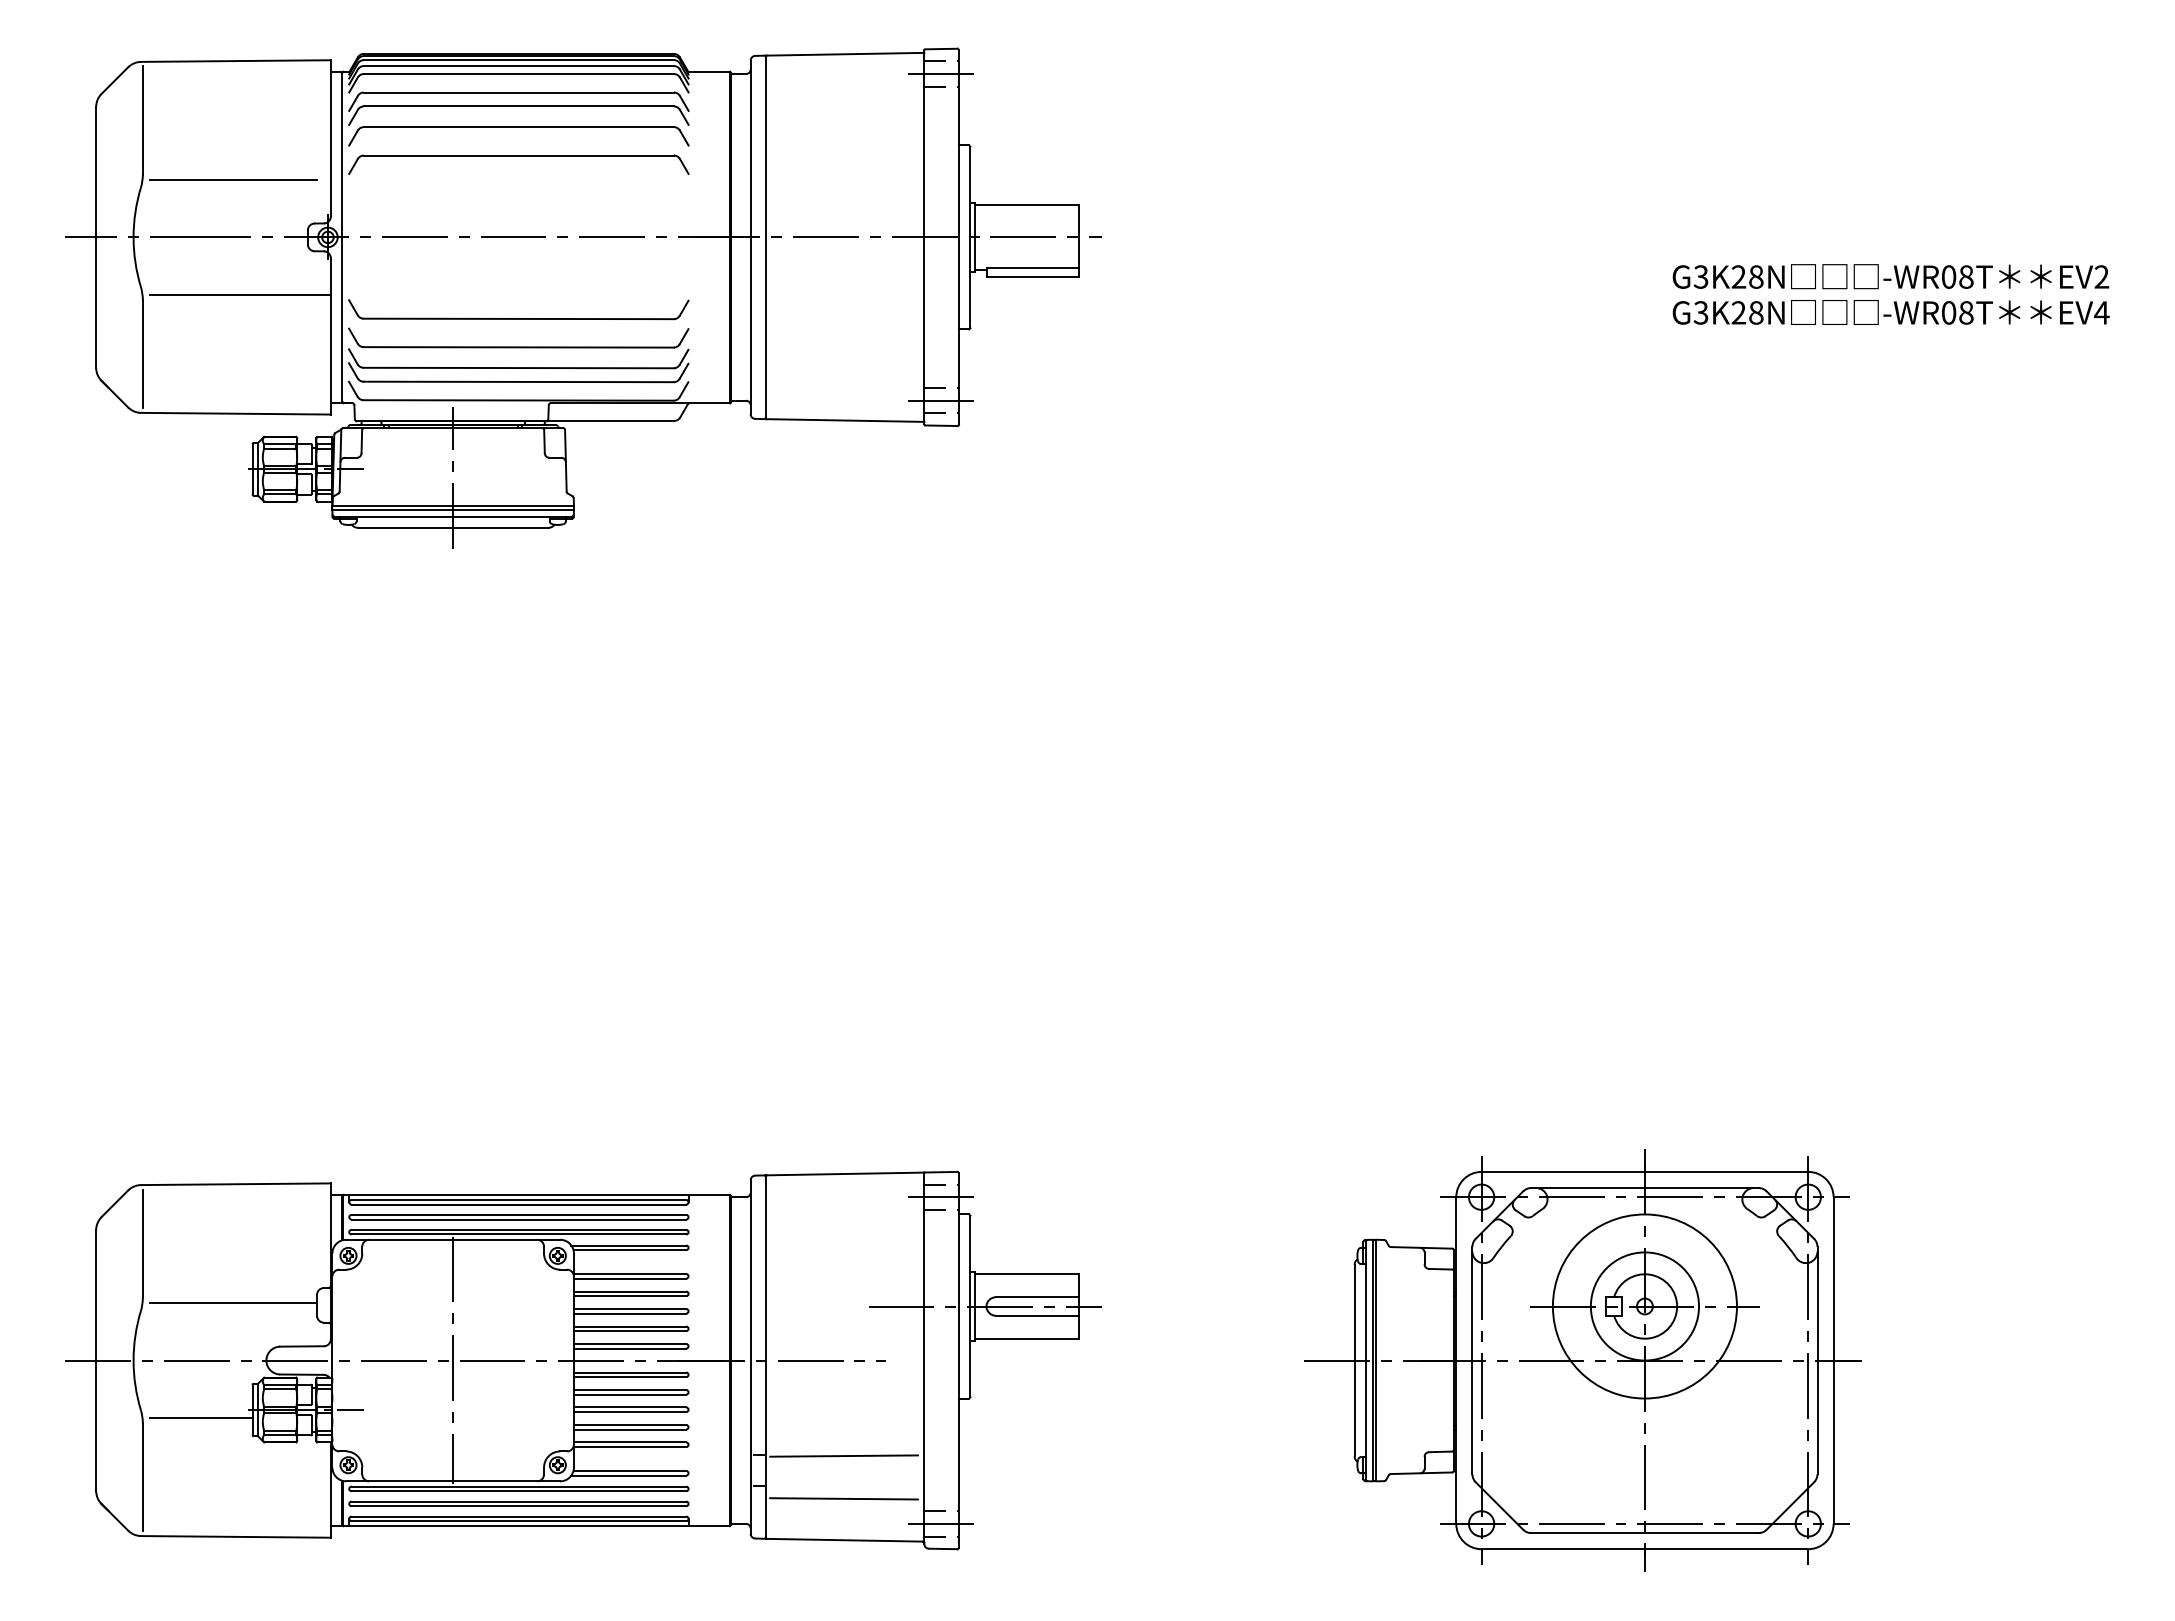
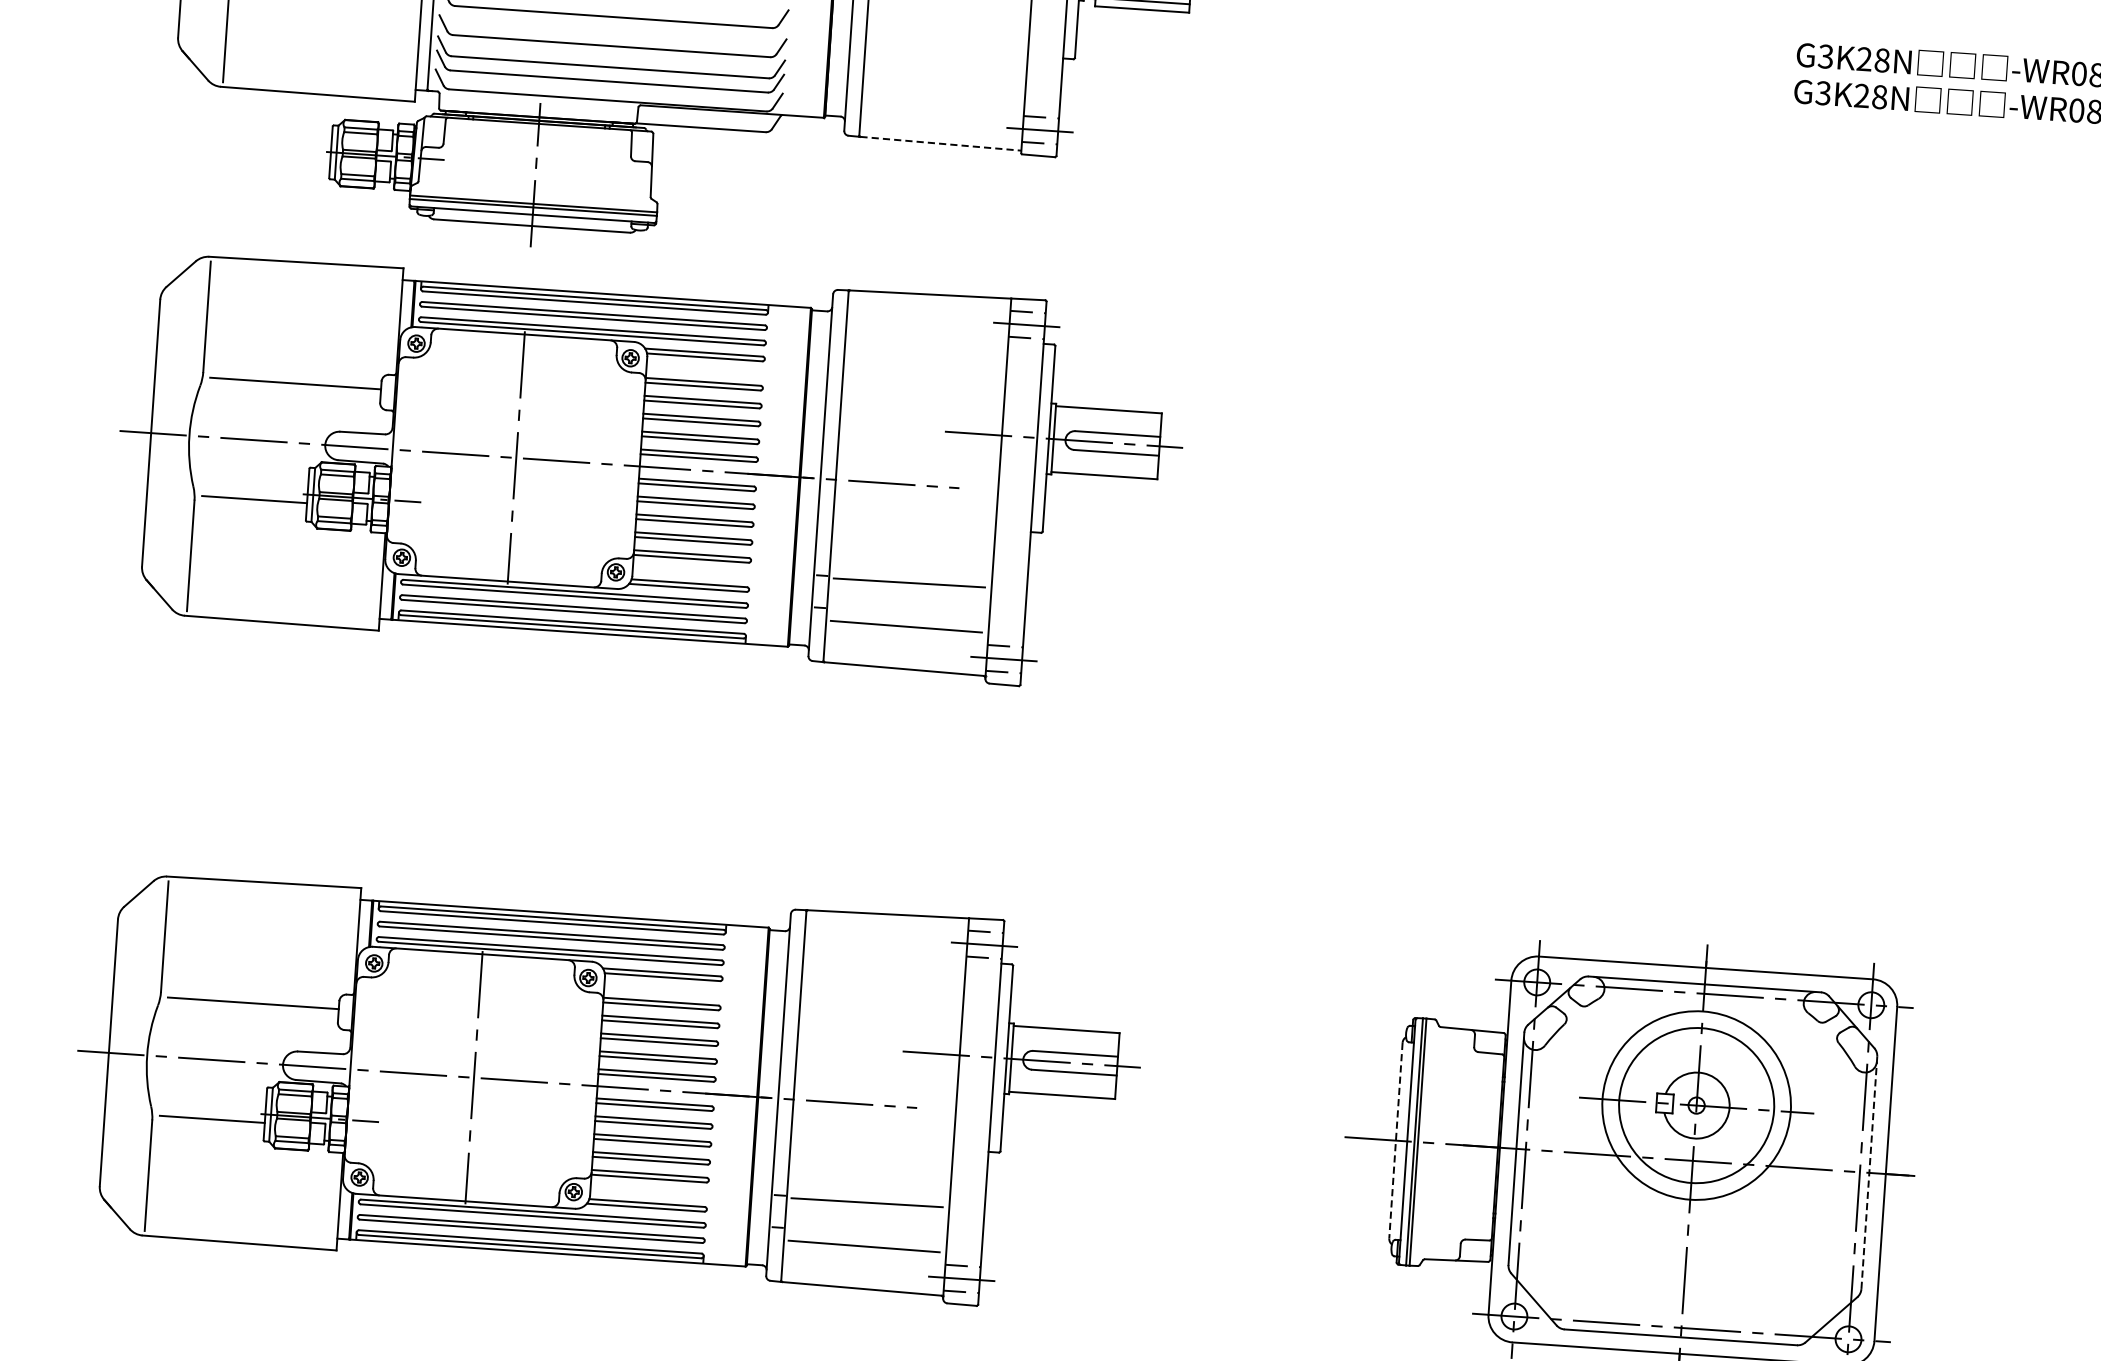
line: (845, 420) -> (940, 143), solid -> dashed
part: (583, 754) -> (649, 467), added
circle: (1644, 1306) -> (1696, 1105), size x1.4
line: (1354, 1360) -> (1395, 1140), solid -> dashed
line: (1817, 1360) -> (1869, 1172), solid -> dashed

